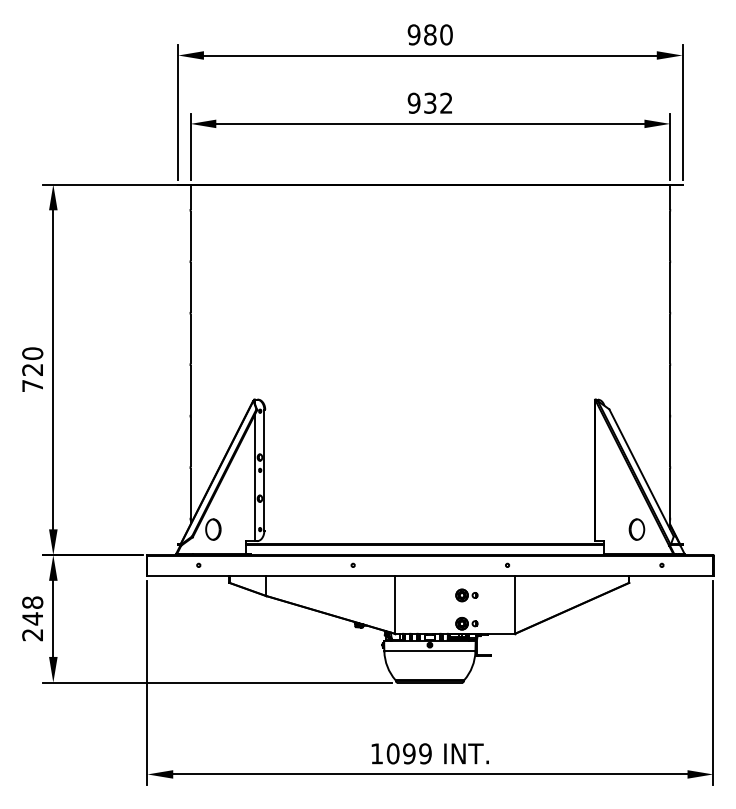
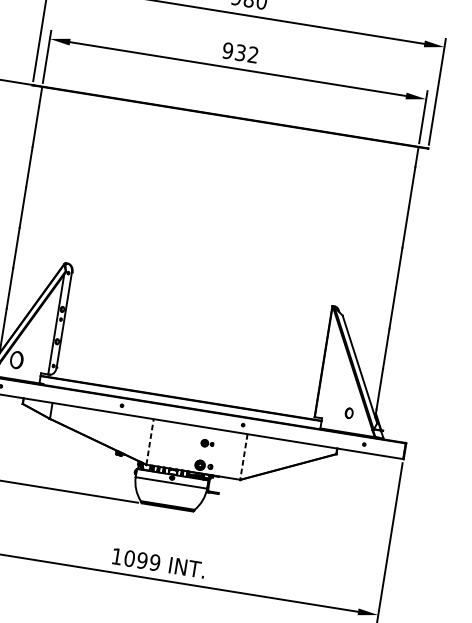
part: (636, 529) -> (348, 413), size x0.6
part: (466, 595) -> (207, 443), size x0.7
line: (395, 604) -> (150, 441), solid -> dashed
line: (514, 605) -> (243, 457), solid -> dashed

